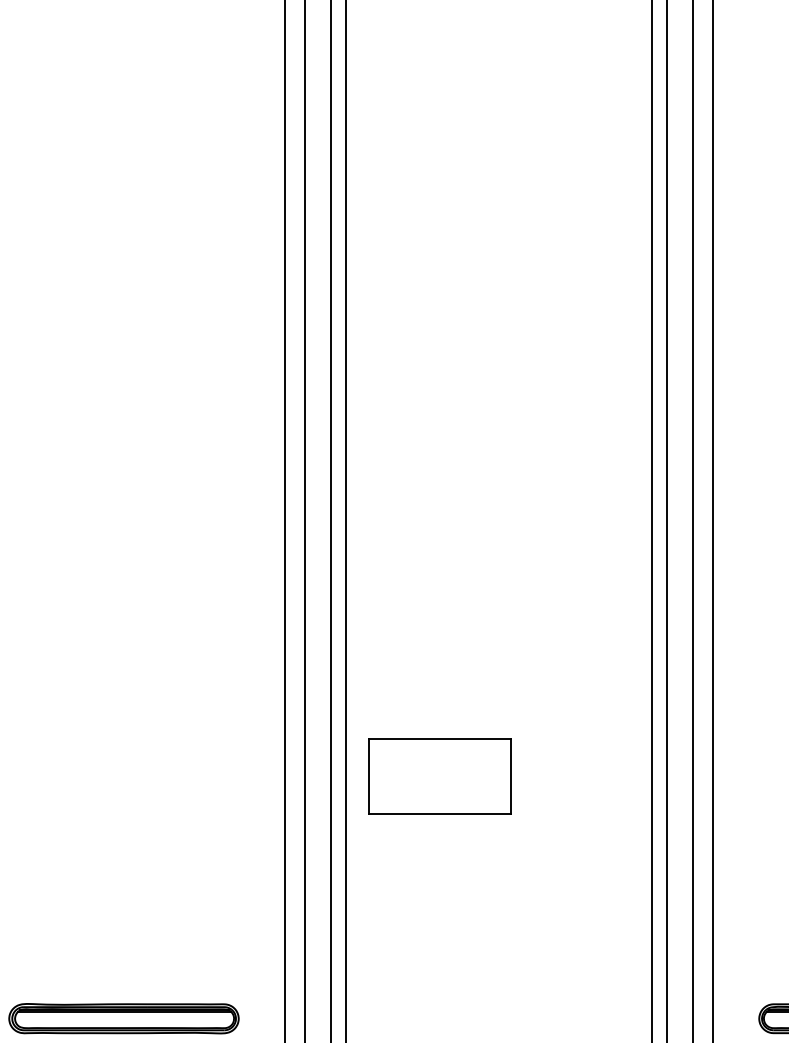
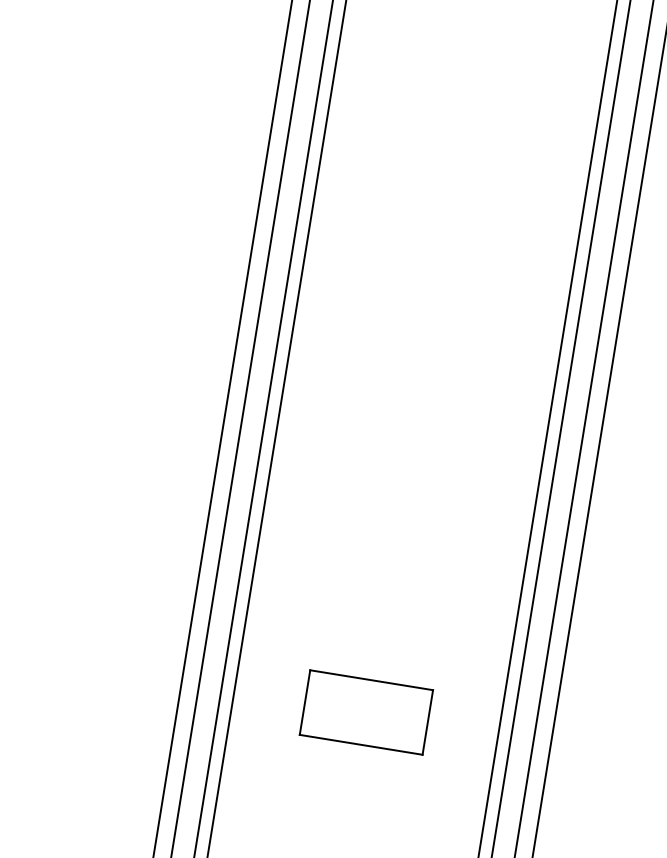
part: (439, 776) -> (365, 712), moved

